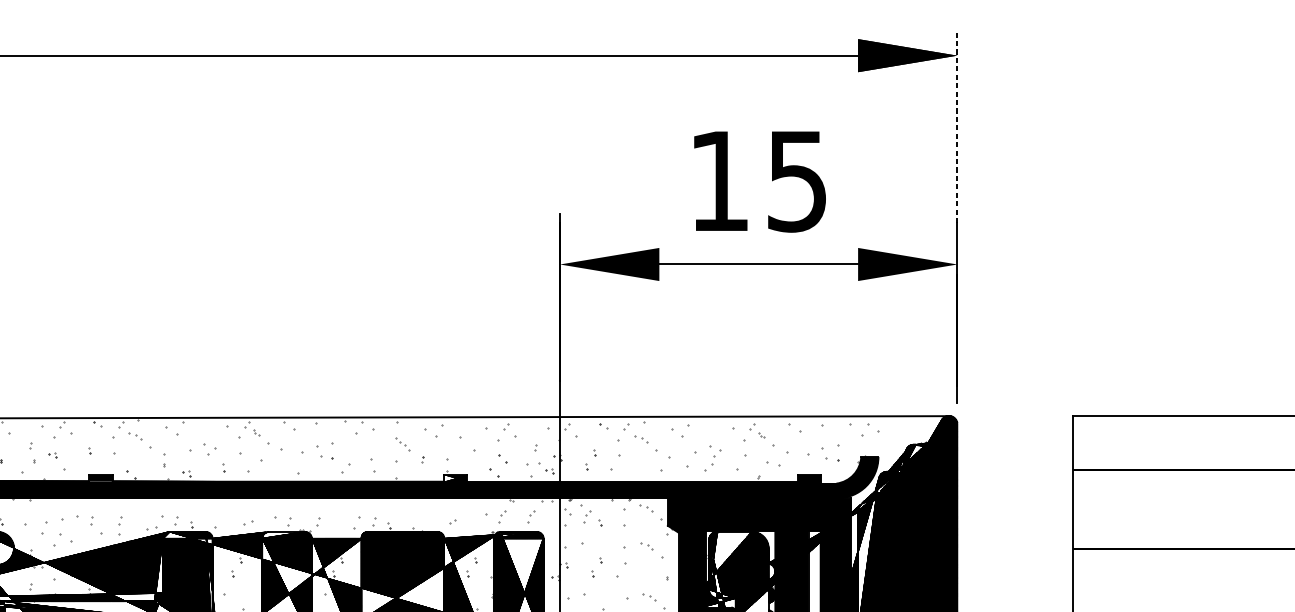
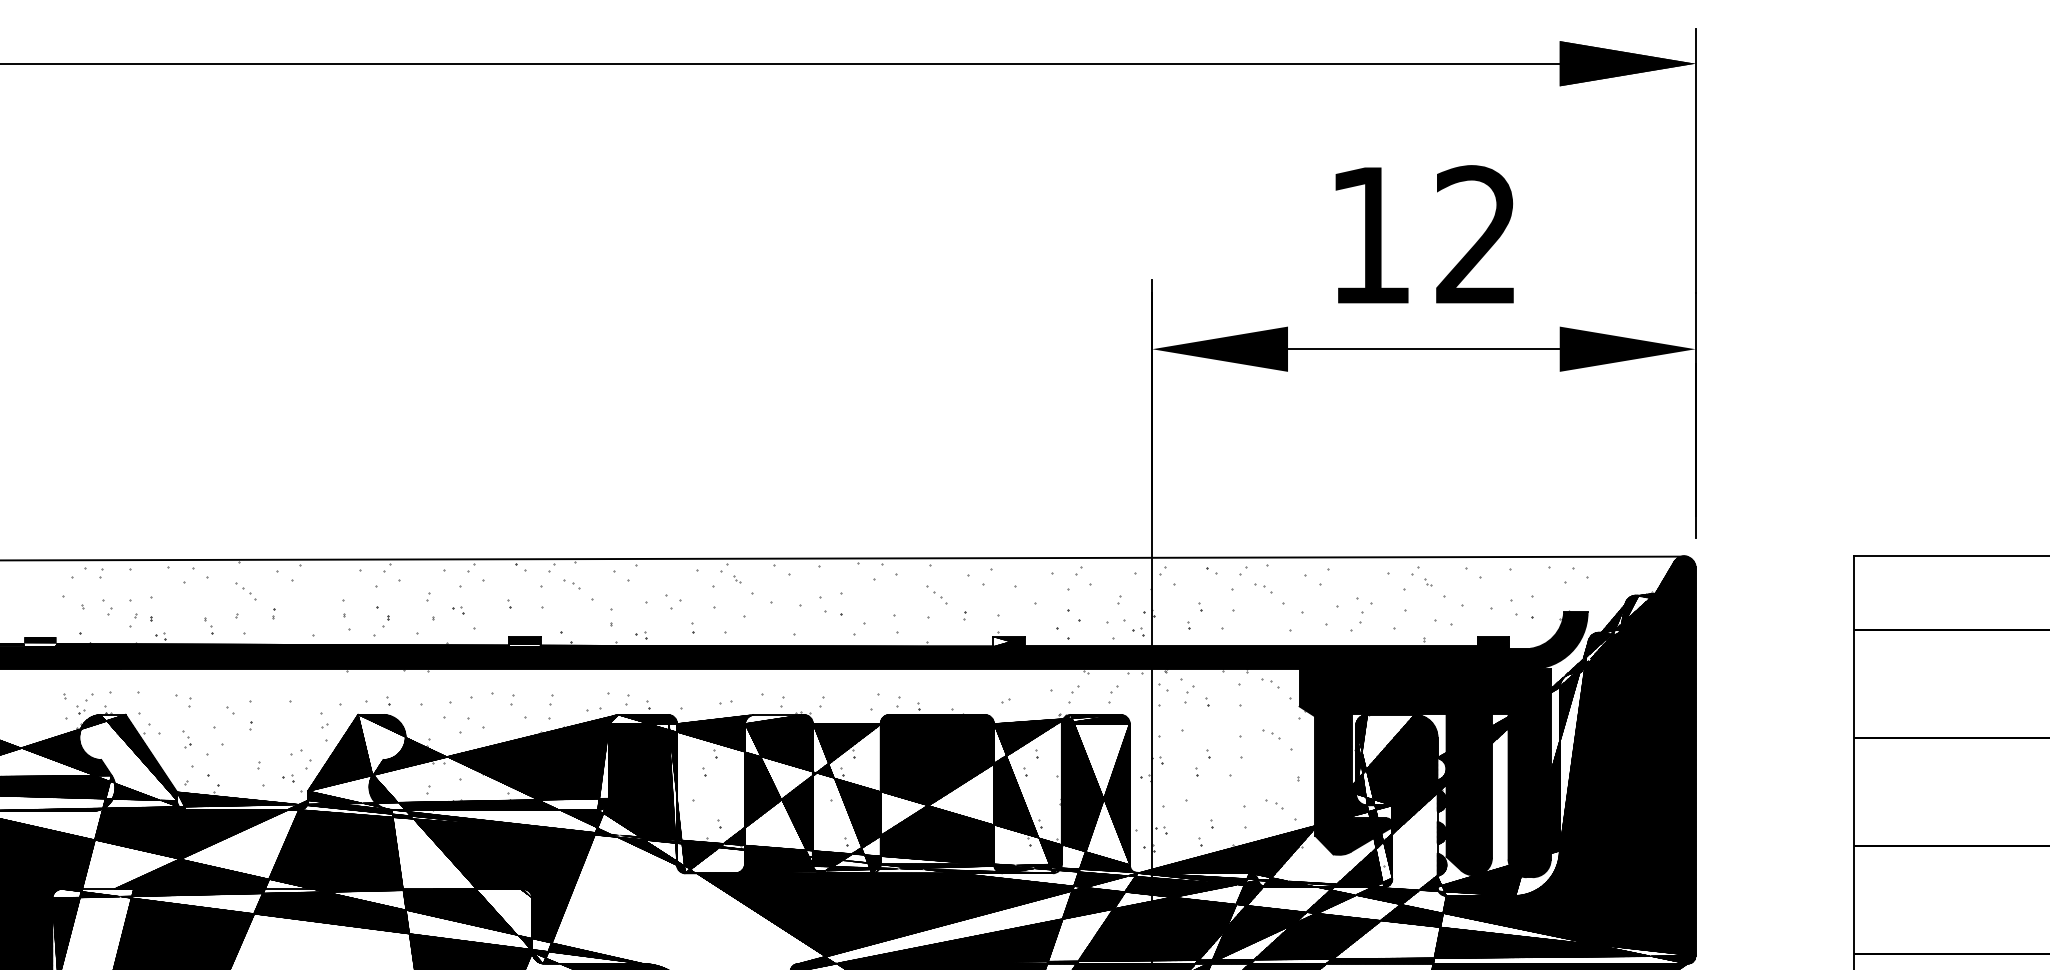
line: (957, 126) -> (1695, 160), dashed -> solid
text: (796, 181) -> (1475, 235), 15 -> 12

